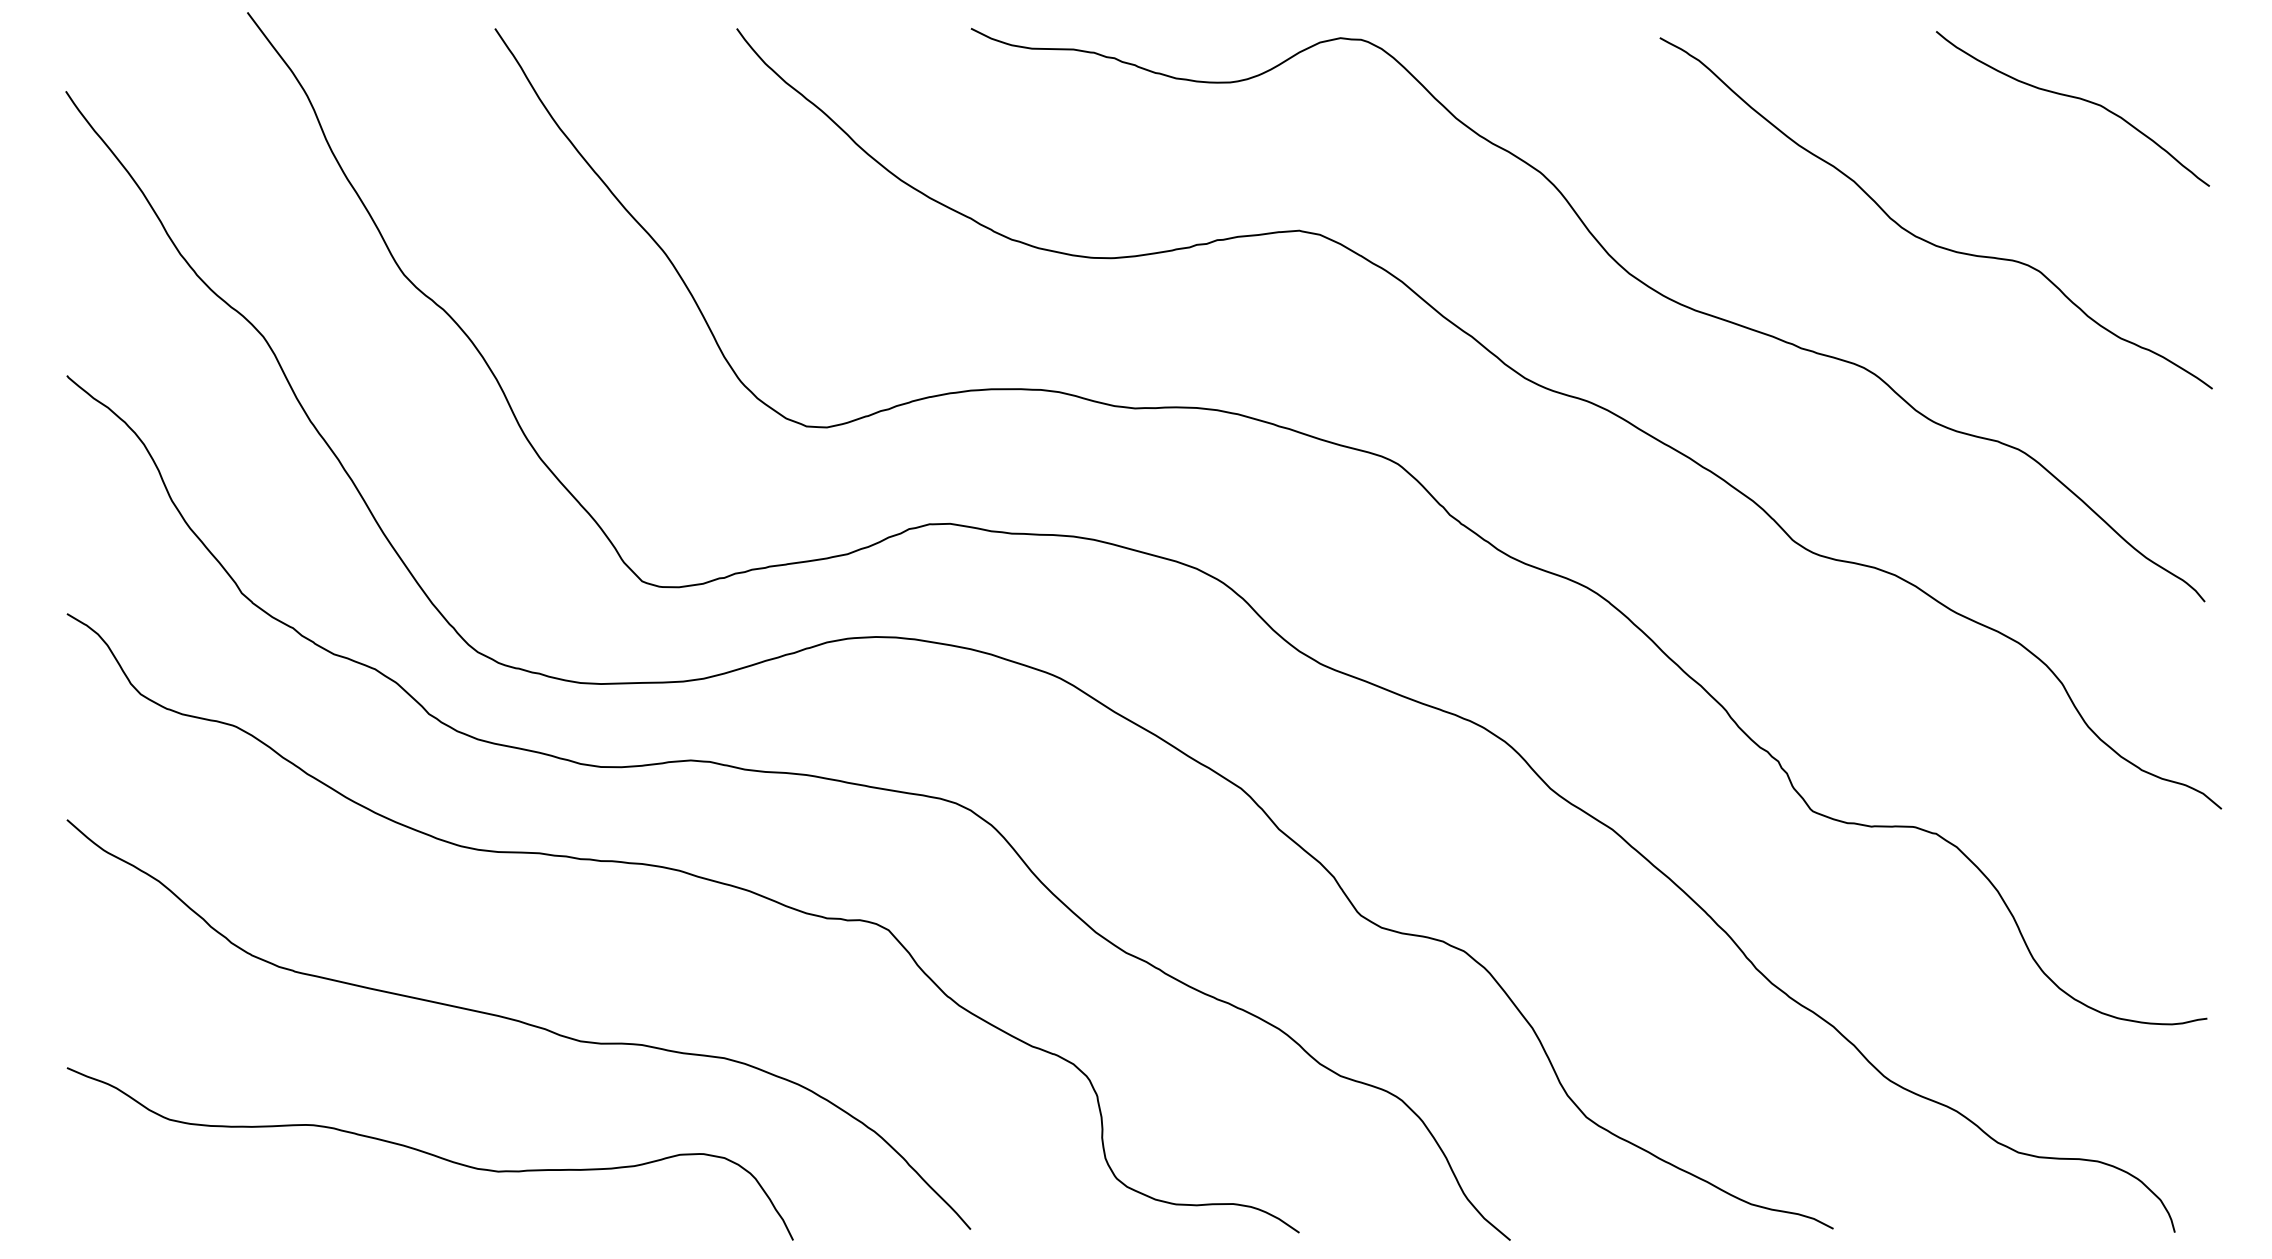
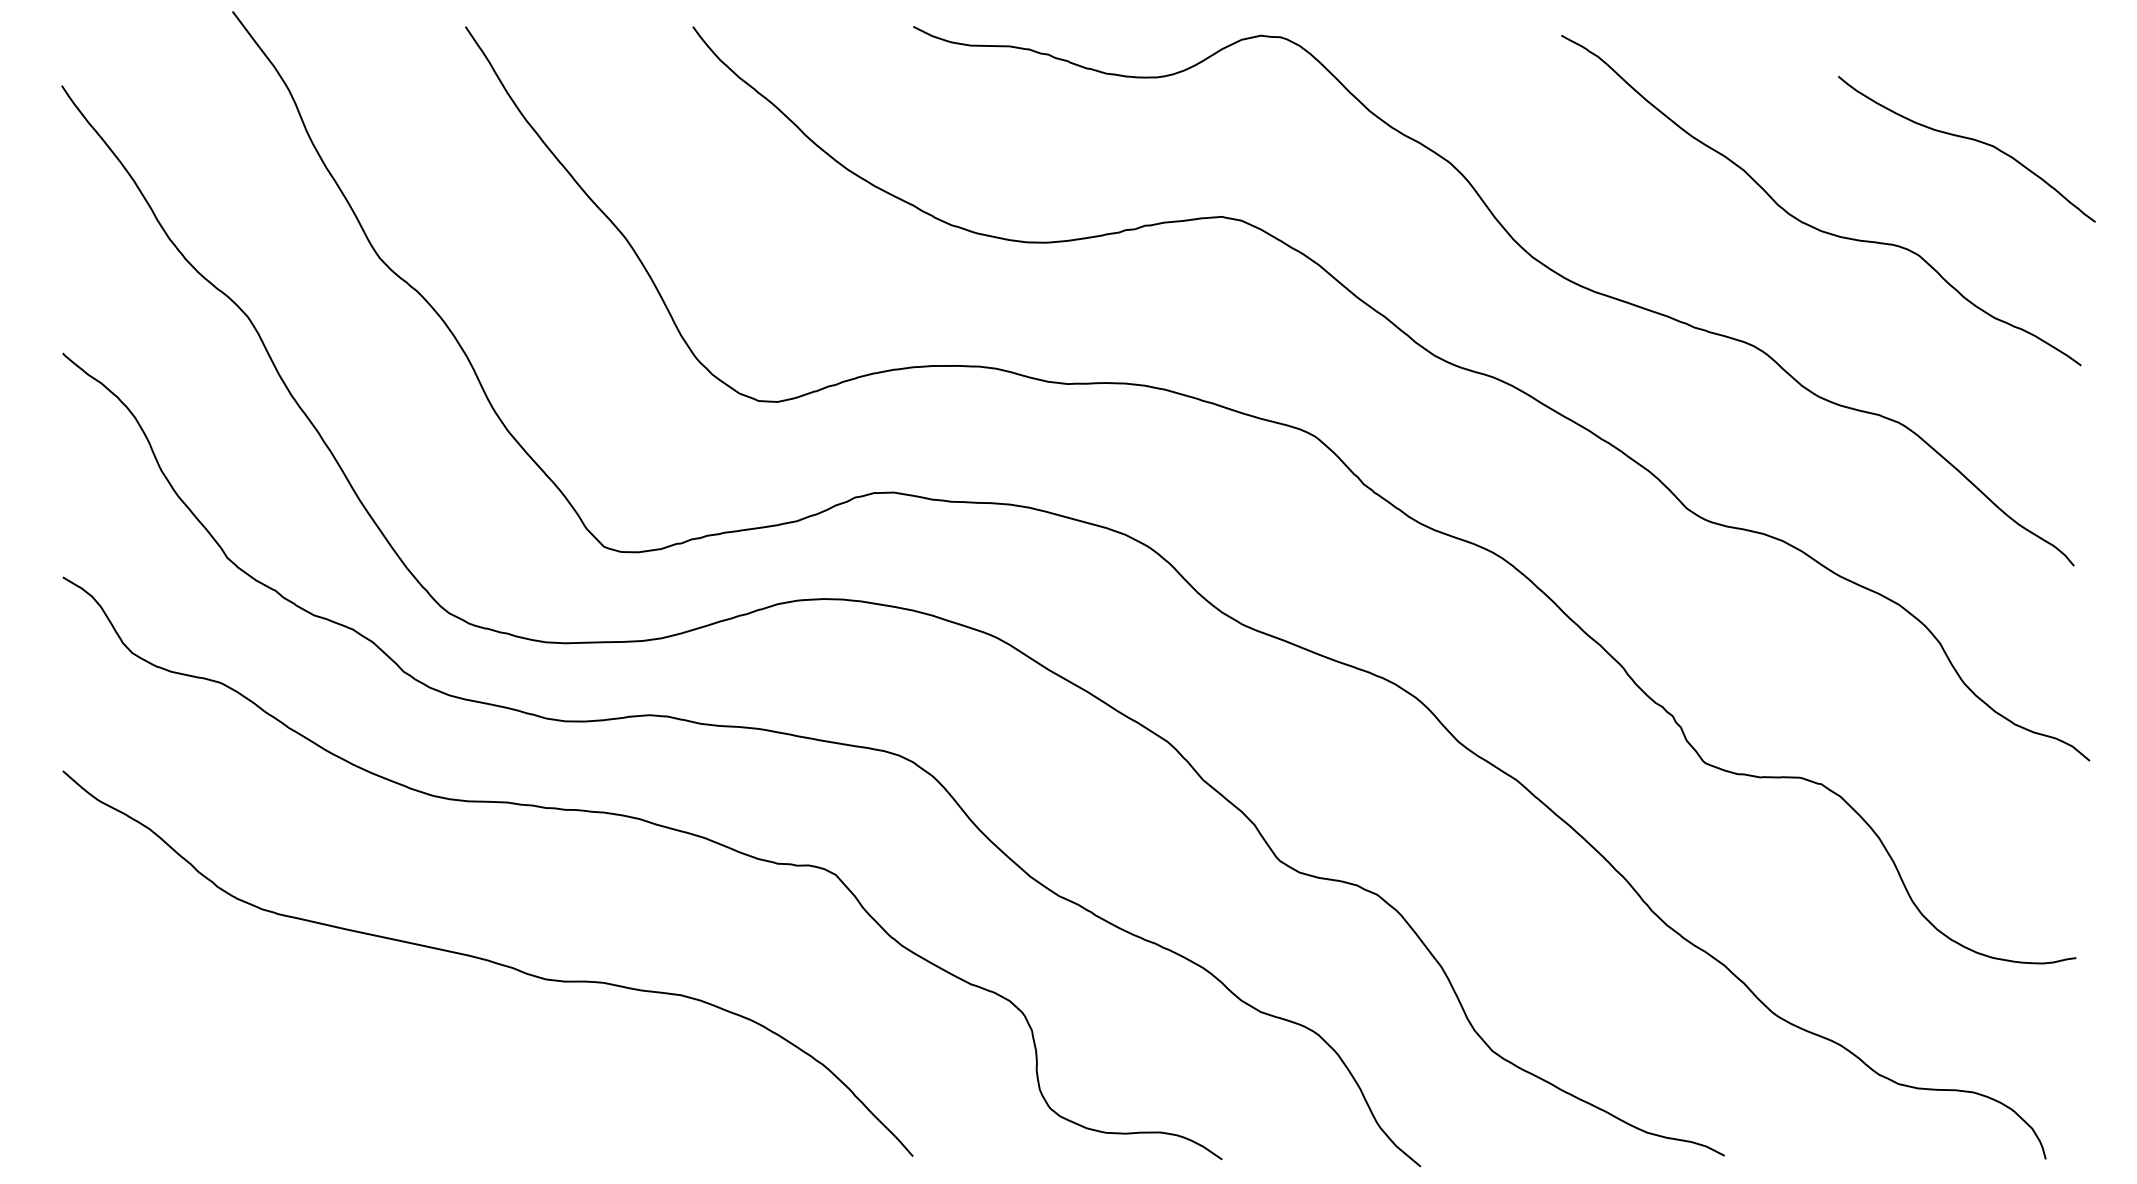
curve: (2074, 98) -> (1968, 139), moved
curve: (430, 1153) -> (404, 1084), removed

